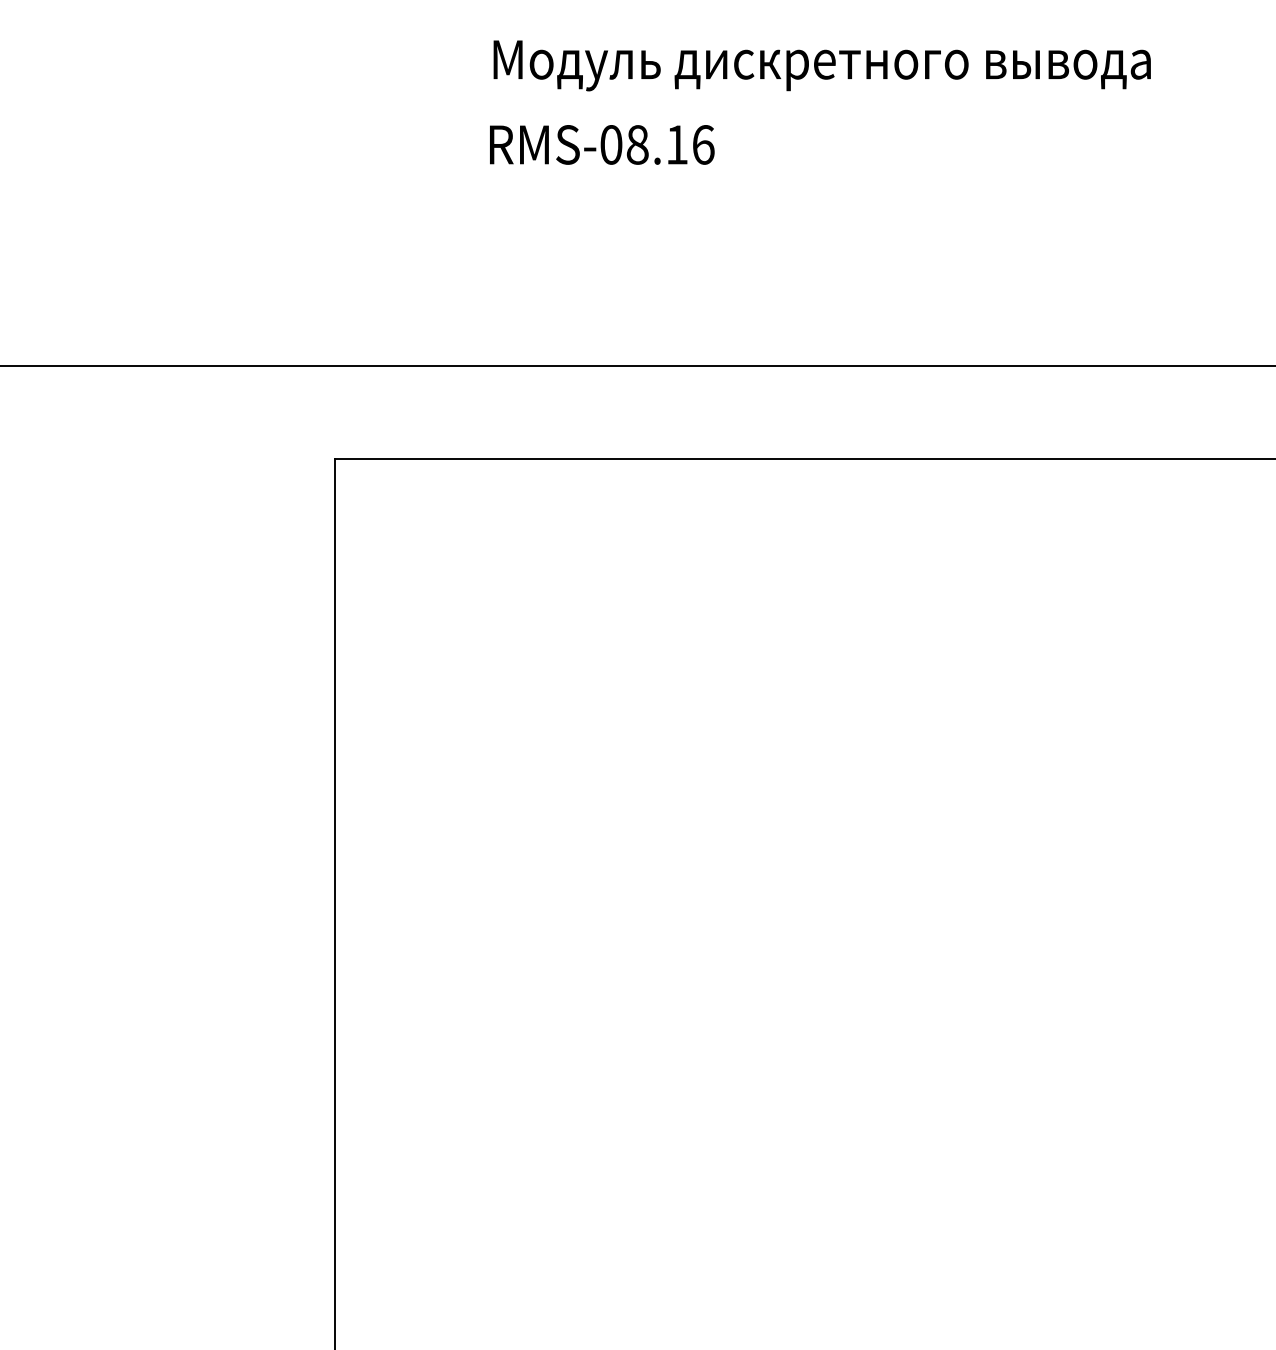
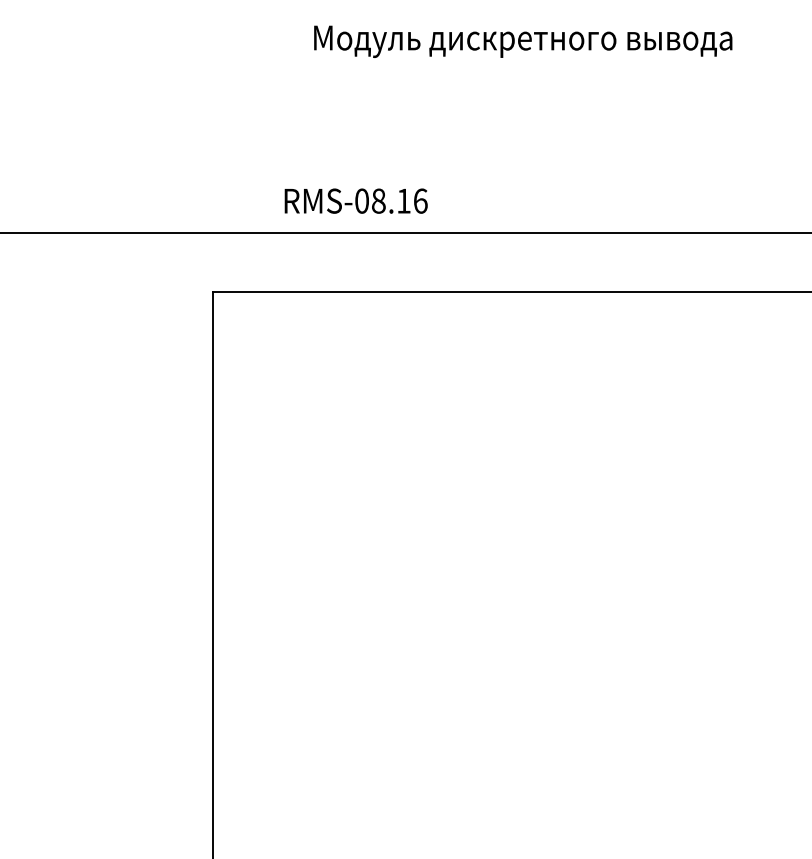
text: (601, 143) -> (355, 200), moved

